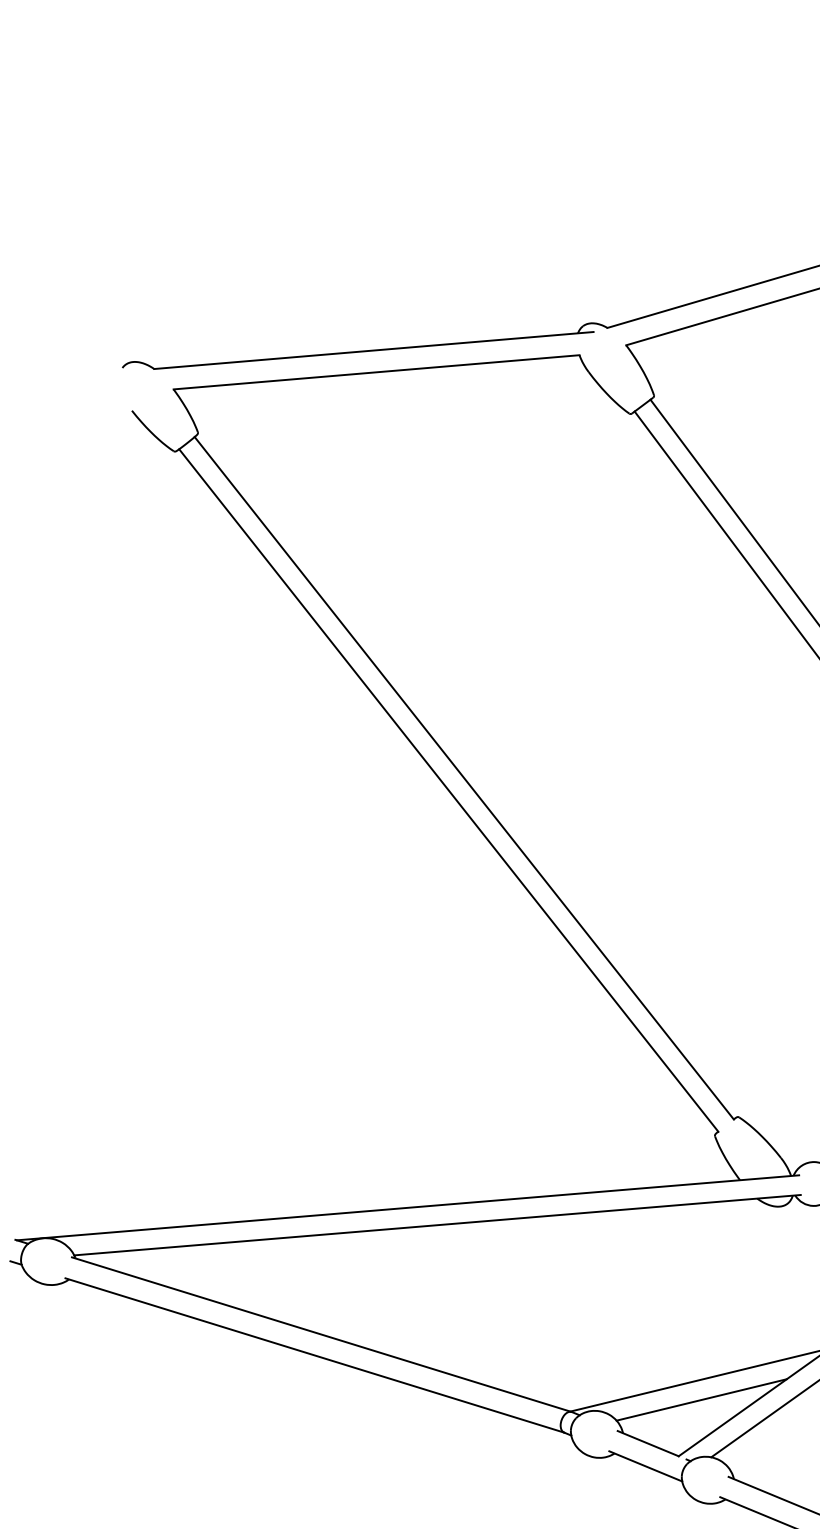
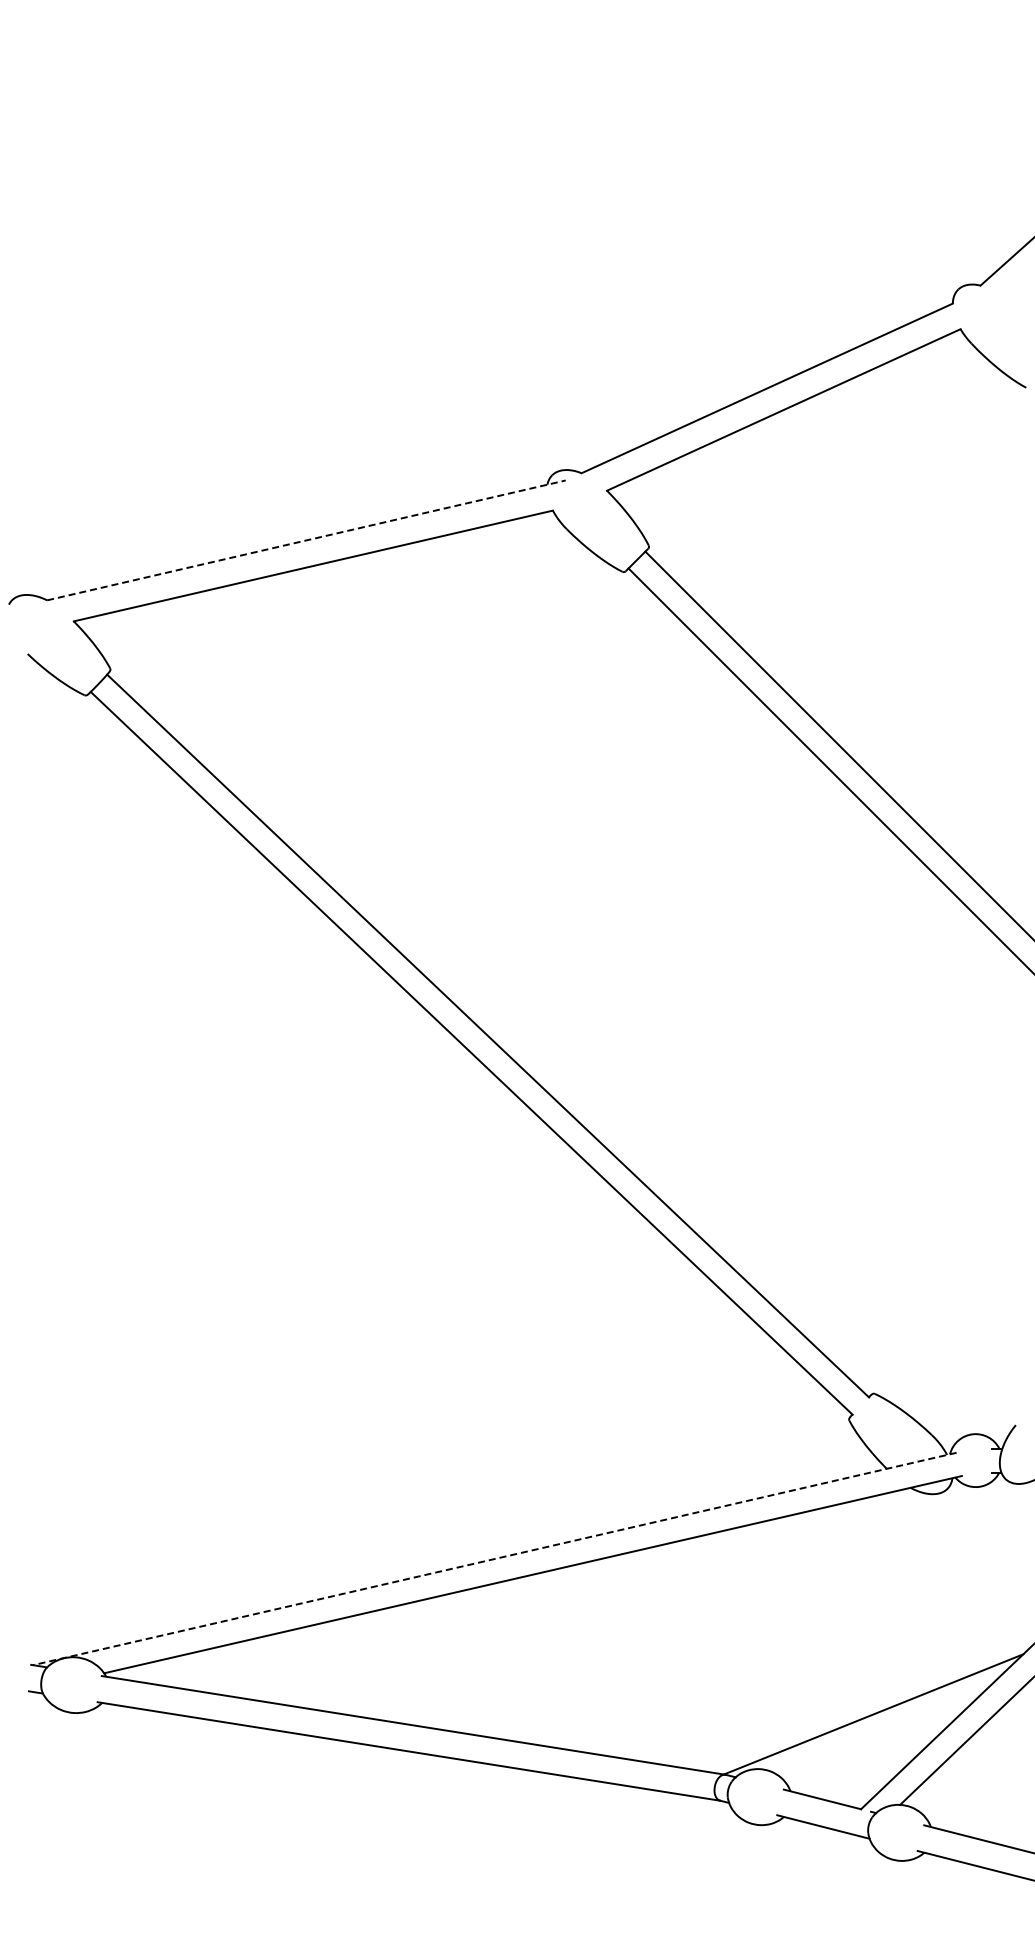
line: (373, 350) -> (306, 540), solid -> dashed
line: (407, 1207) -> (494, 1558), solid -> dashed
line: (701, 1399) -> (878, 1737), removed

